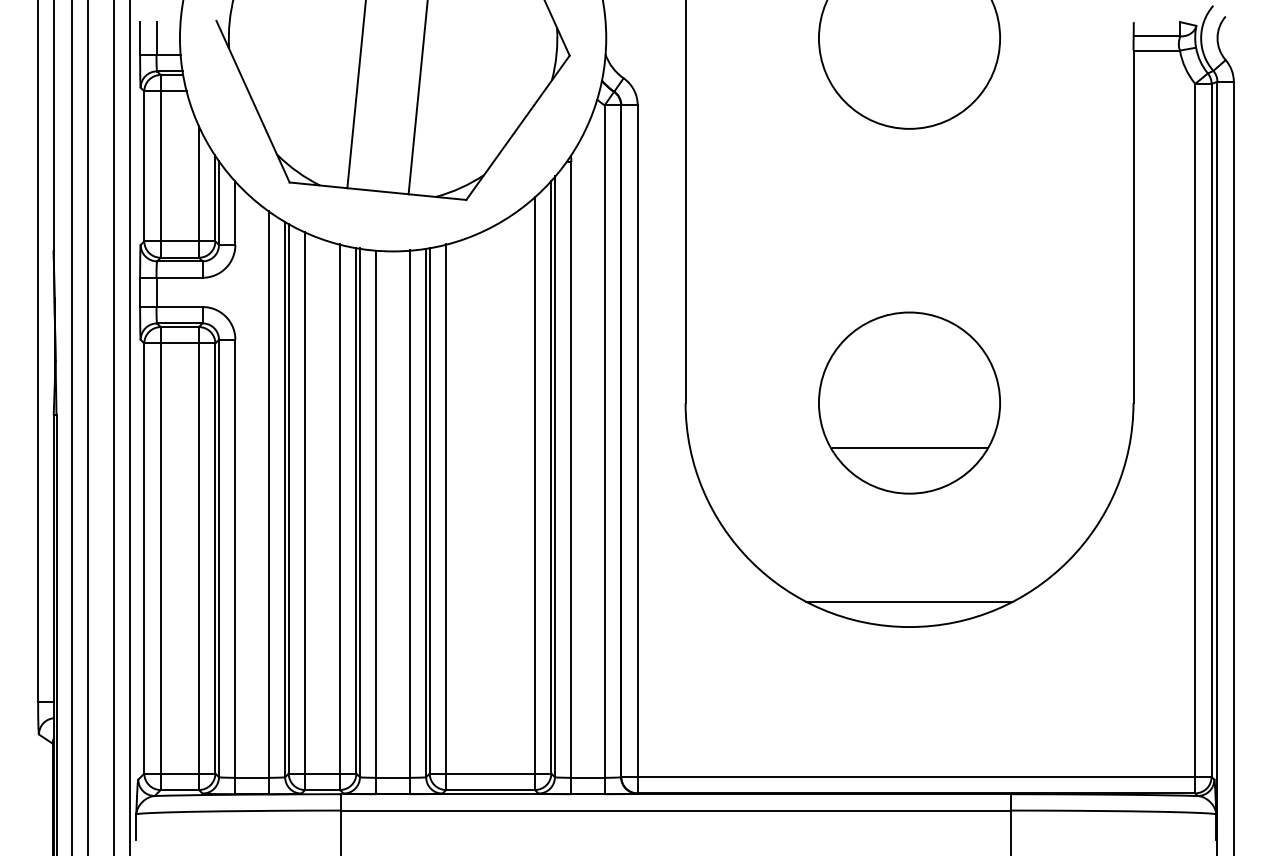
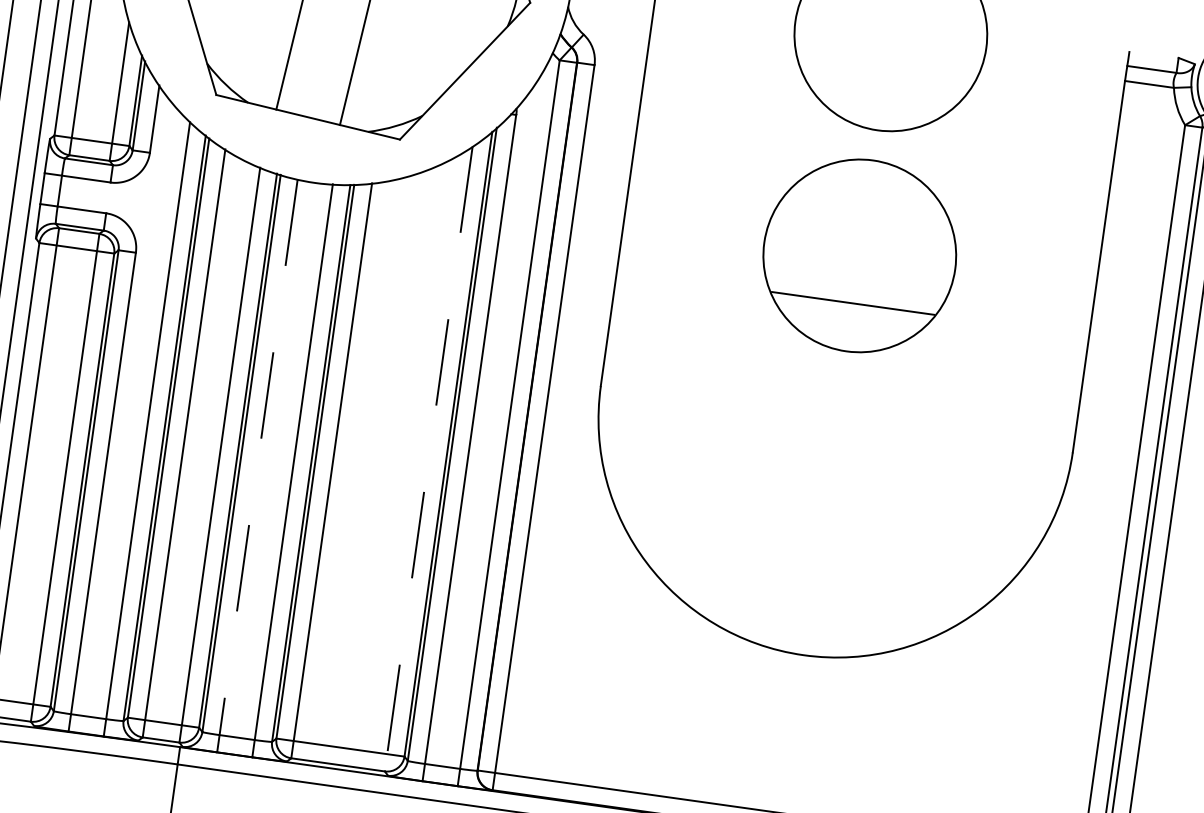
part: (909, 402) -> (859, 255), moved
line: (534, 493) -> (428, 458), solid -> dashed
line: (376, 522) -> (257, 466), solid -> dashed
line: (909, 601) -> (807, 628), removed

